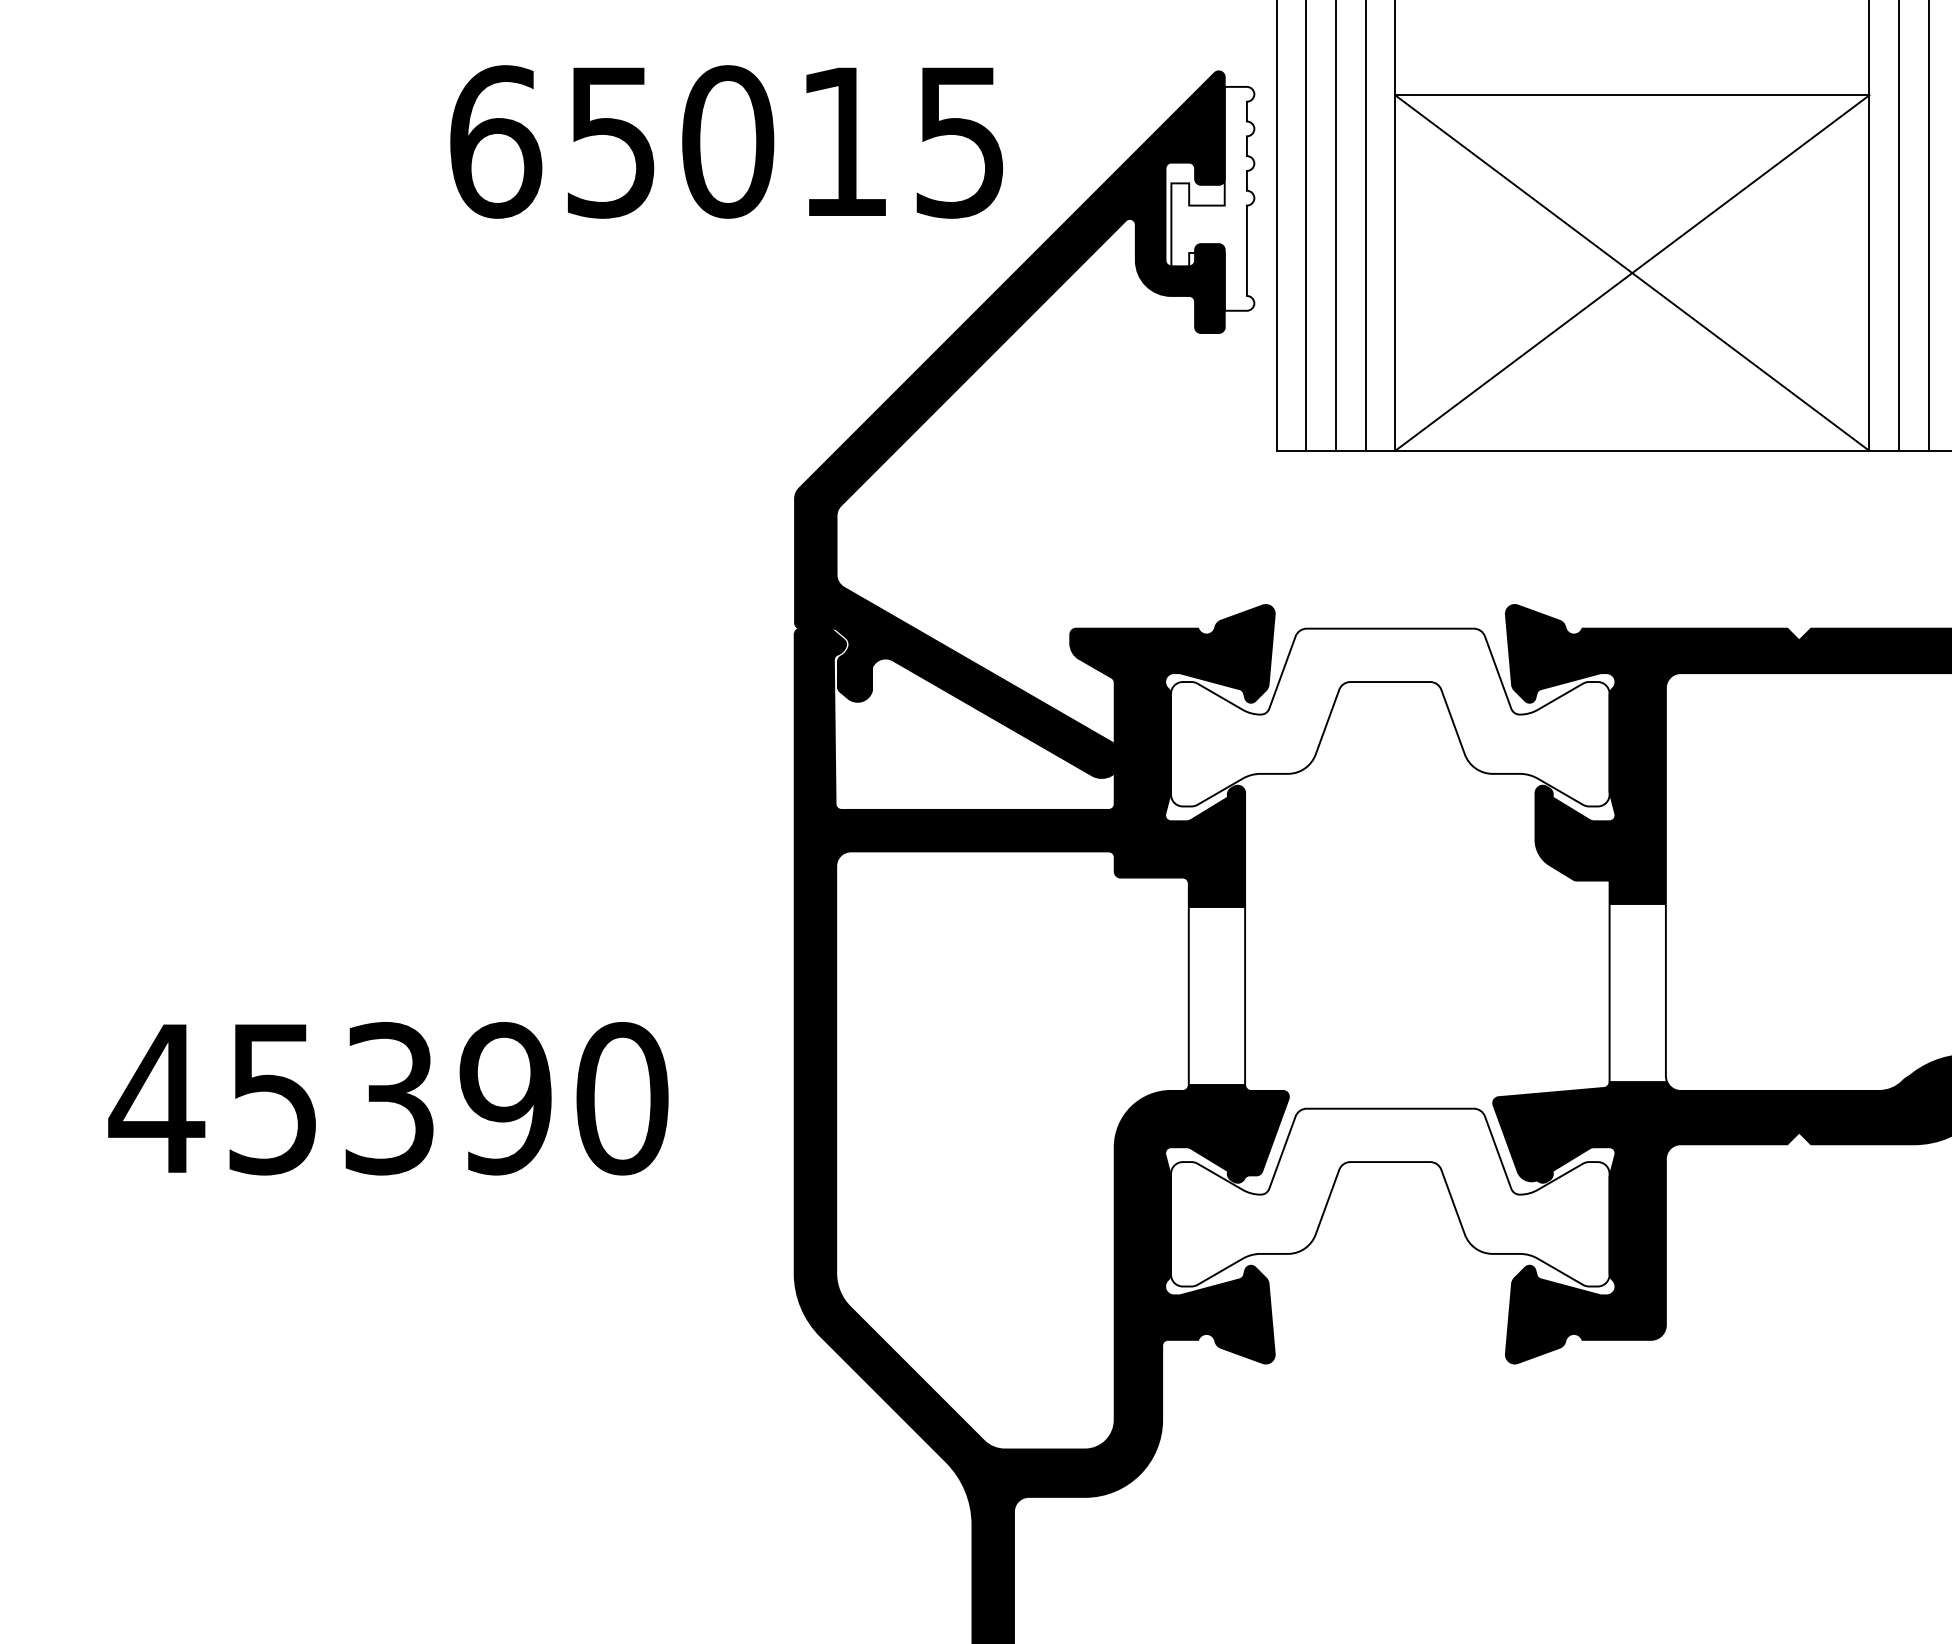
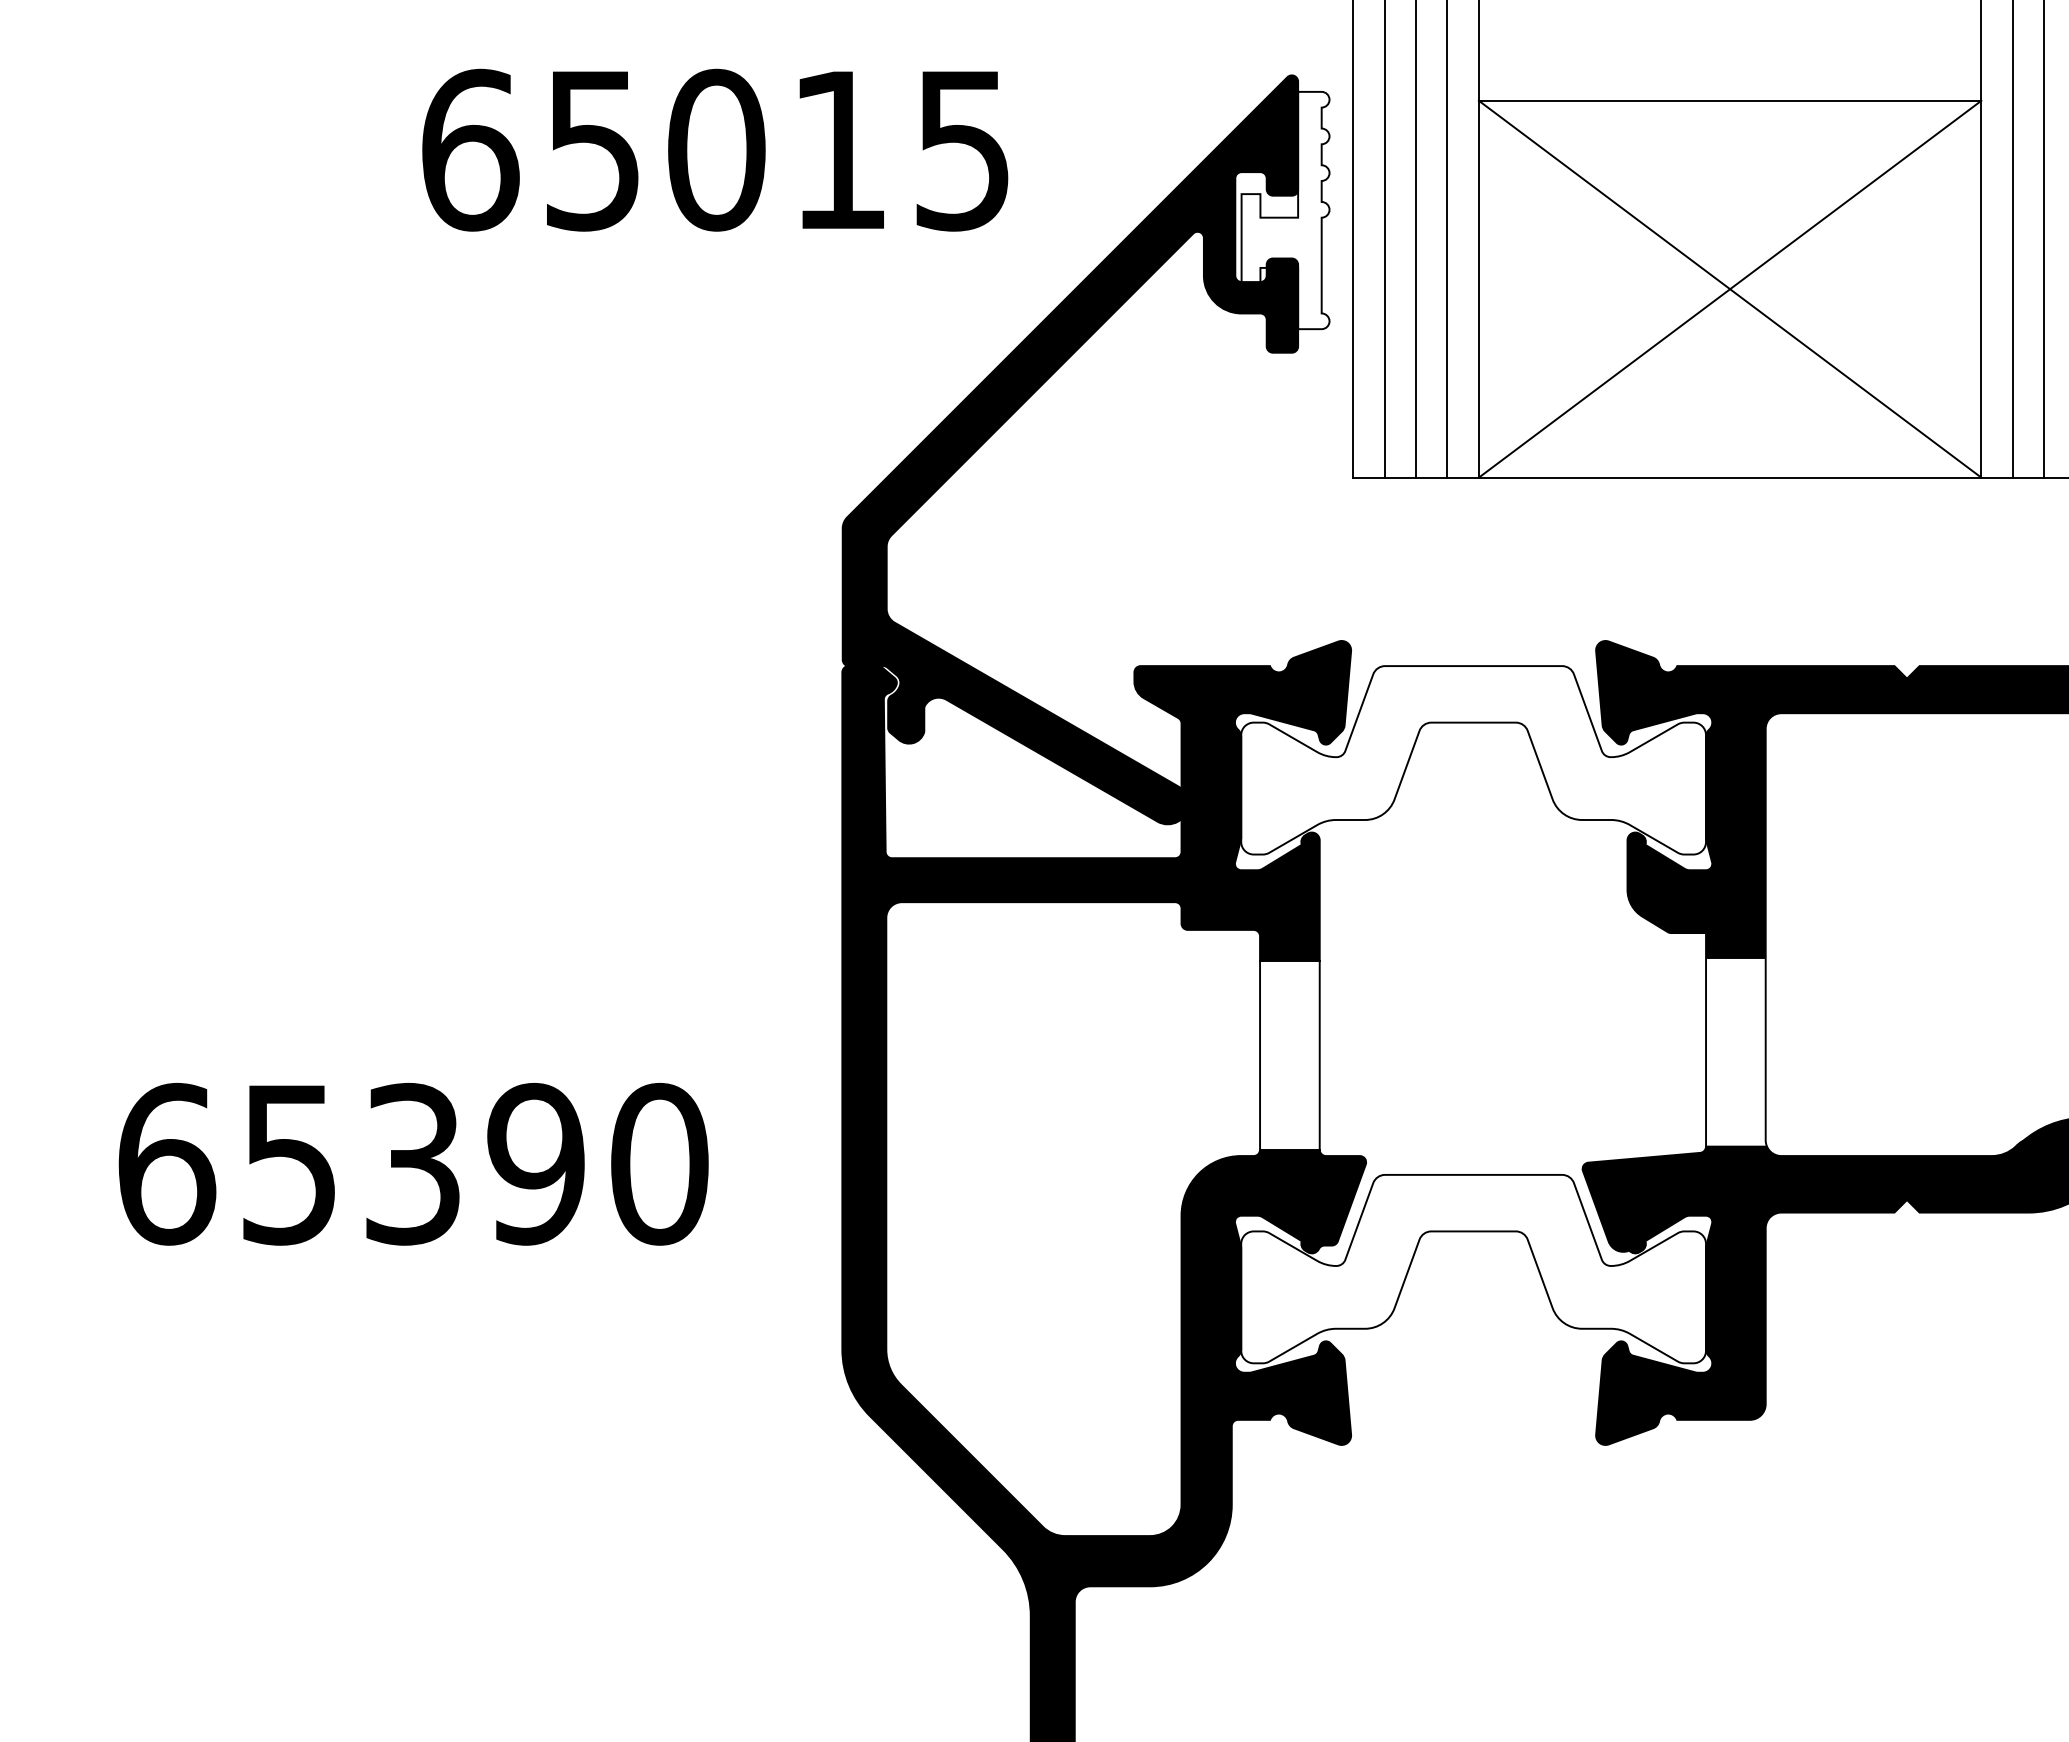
text: (726, 141) -> (715, 149), moved
text: (156, 1097) -> (165, 1163), 45390 -> 65390

